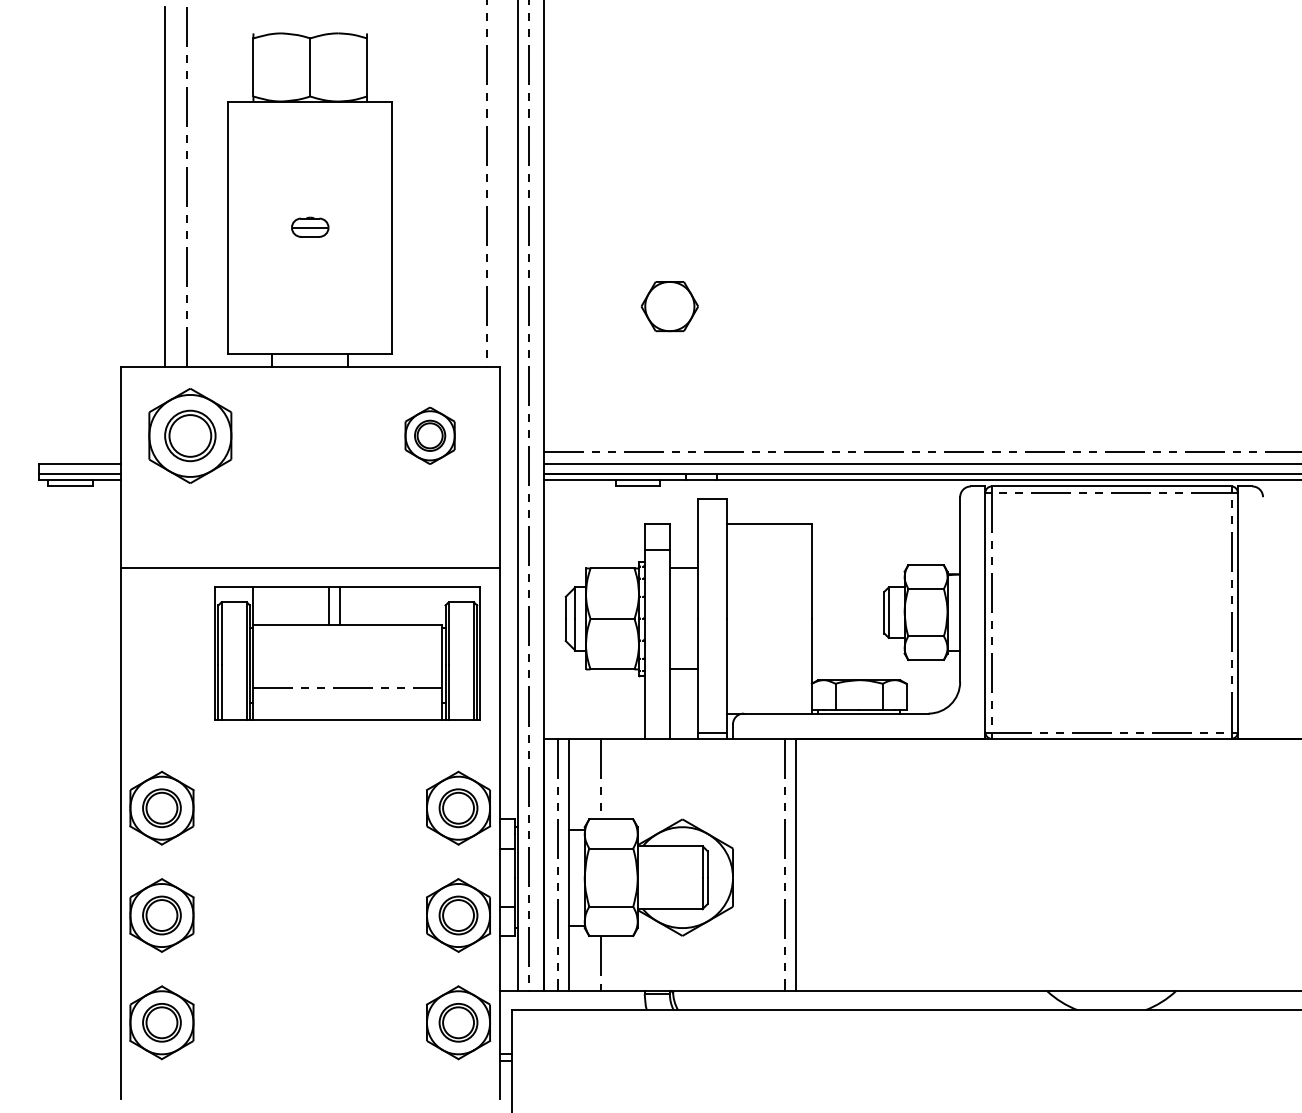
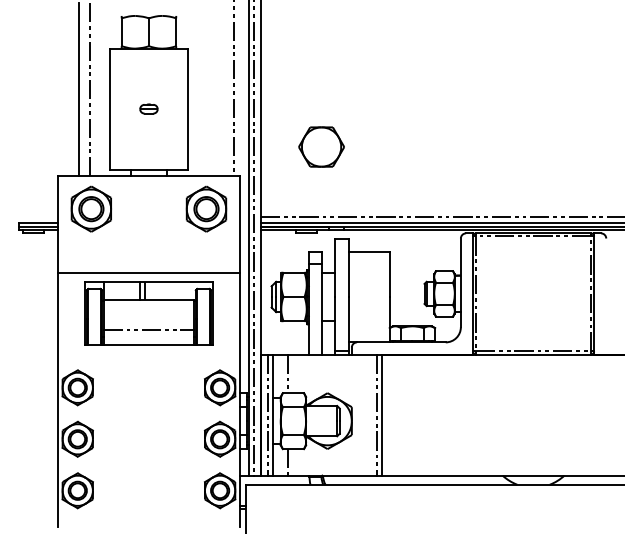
part: (669, 305) -> (321, 146), size x1.67
part: (430, 434) -> (206, 208), size x1.67
part: (346, 653) -> (148, 313), moved

